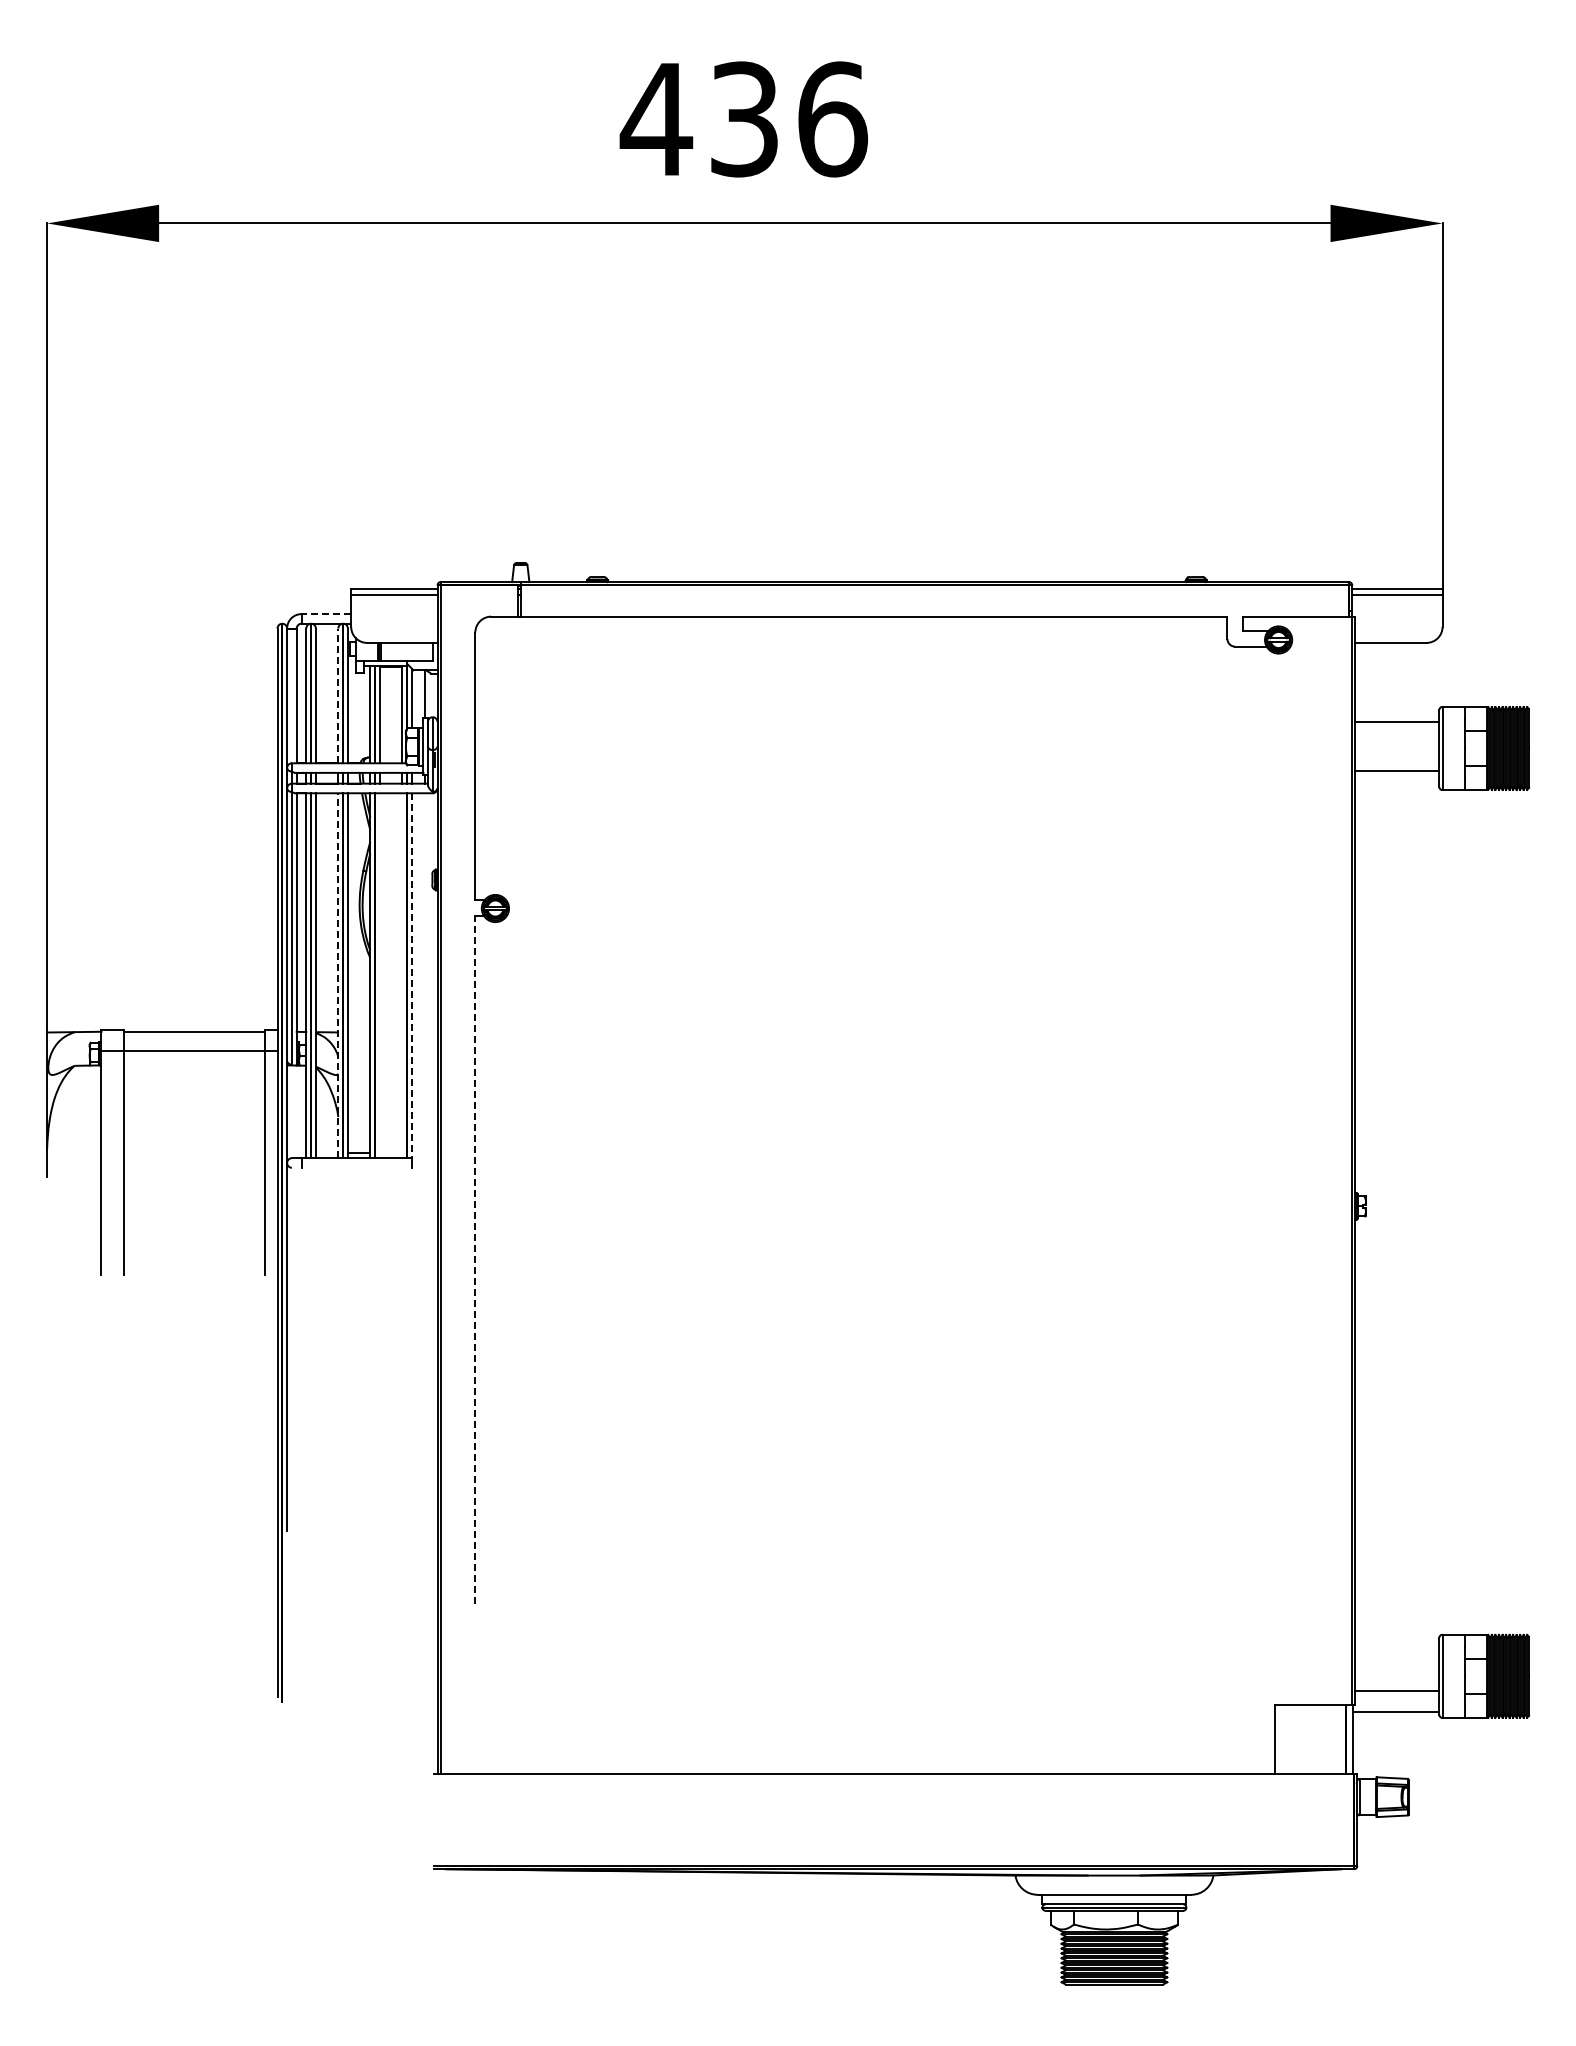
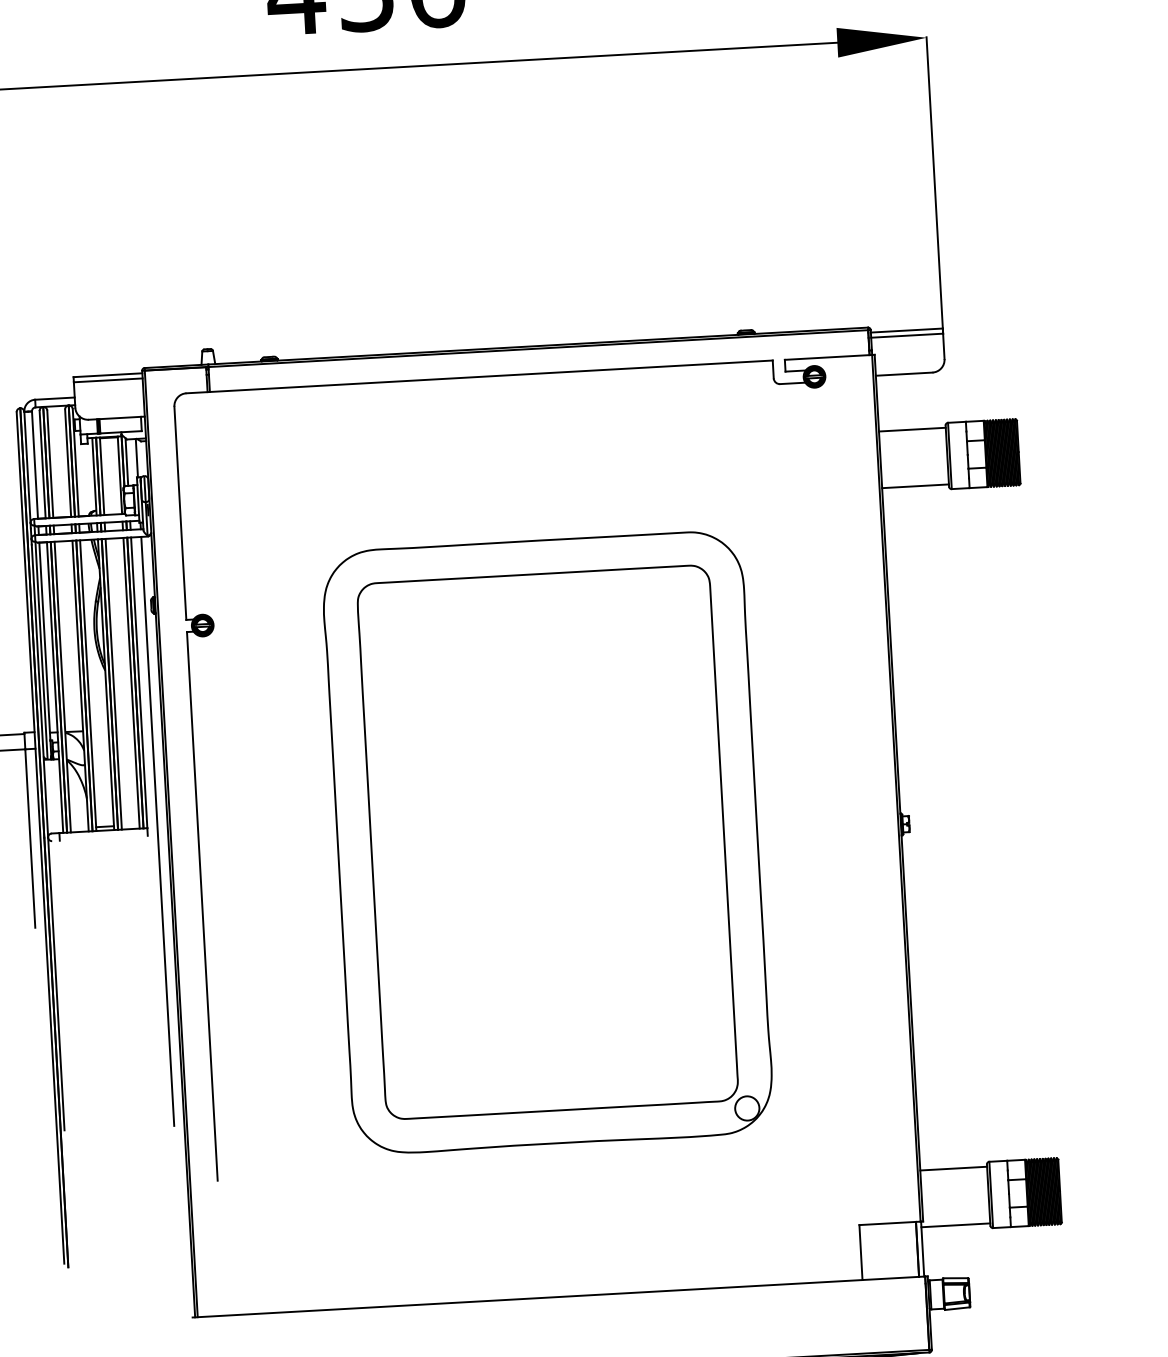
line: (326, 614) -> (55, 398), dashed -> solid
line: (338, 695) -> (68, 462), dashed -> solid
line: (1397, 722) -> (915, 486), moved
line: (1397, 770) -> (912, 429), moved
line: (338, 975) -> (80, 685), dashed -> solid
line: (379, 975) -> (113, 684), added
line: (402, 975) -> (131, 683), added
line: (411, 976) -> (138, 683), dashed -> solid
line: (424, 1162) -> (157, 831), added
part: (912, 1203) -> (548, 841), added
line: (475, 1259) -> (202, 906), dashed -> solid
line: (1397, 1690) -> (953, 1168), moved

